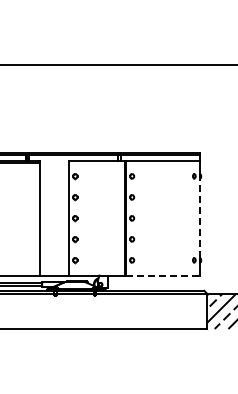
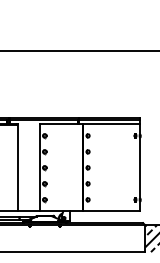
line: (200, 218) -> (140, 167), dashed -> solid
line: (163, 275) -> (111, 211), dashed -> solid

